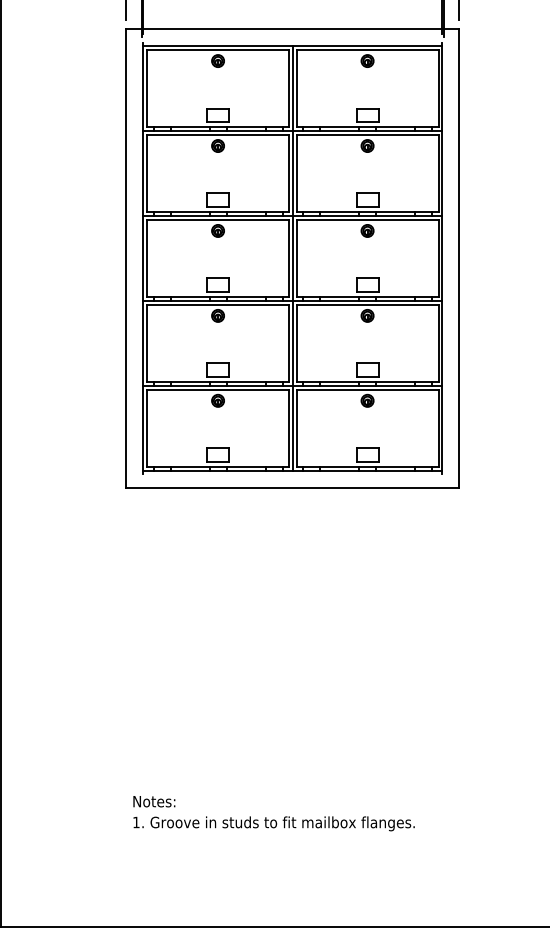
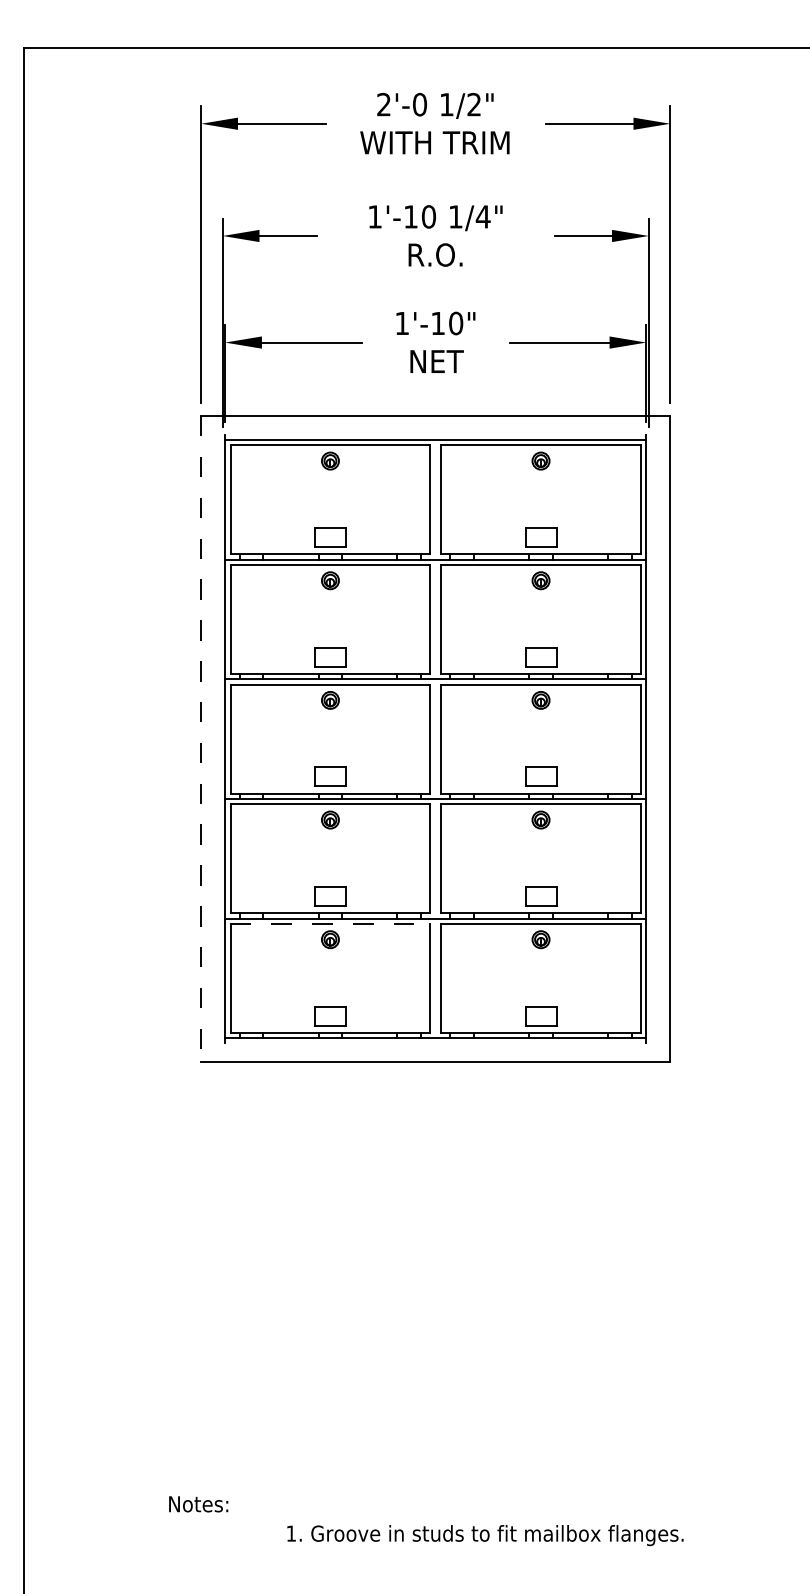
line: (126, 258) -> (201, 739), solid -> dashed
line: (292, 258) -> (435, 739), removed
line: (218, 390) -> (330, 924), solid -> dashed
text: (154, 801) -> (198, 1504), moved
text: (274, 823) -> (485, 1535), moved

